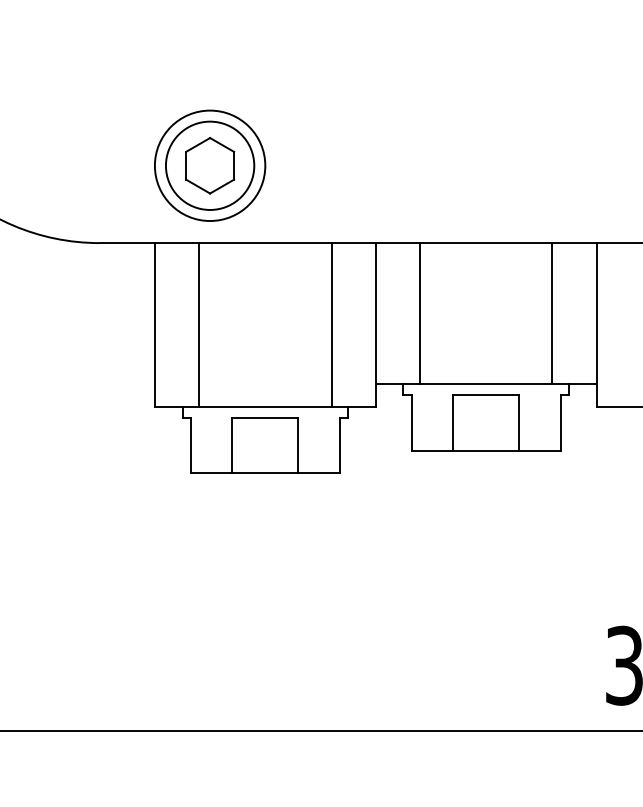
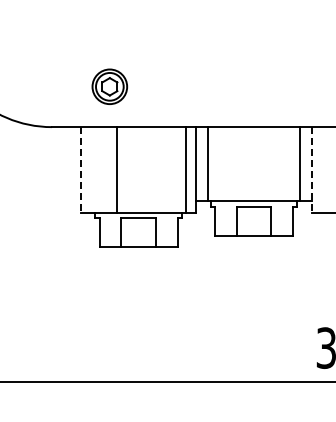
part: (209, 165) -> (109, 86), size x0.6
line: (419, 314) -> (208, 164), moved
line: (551, 314) -> (299, 164), moved
line: (154, 324) -> (80, 169), solid -> dashed
line: (198, 324) -> (116, 169), moved
line: (332, 324) -> (186, 169), moved
line: (595, 324) -> (311, 169), solid -> dashed

